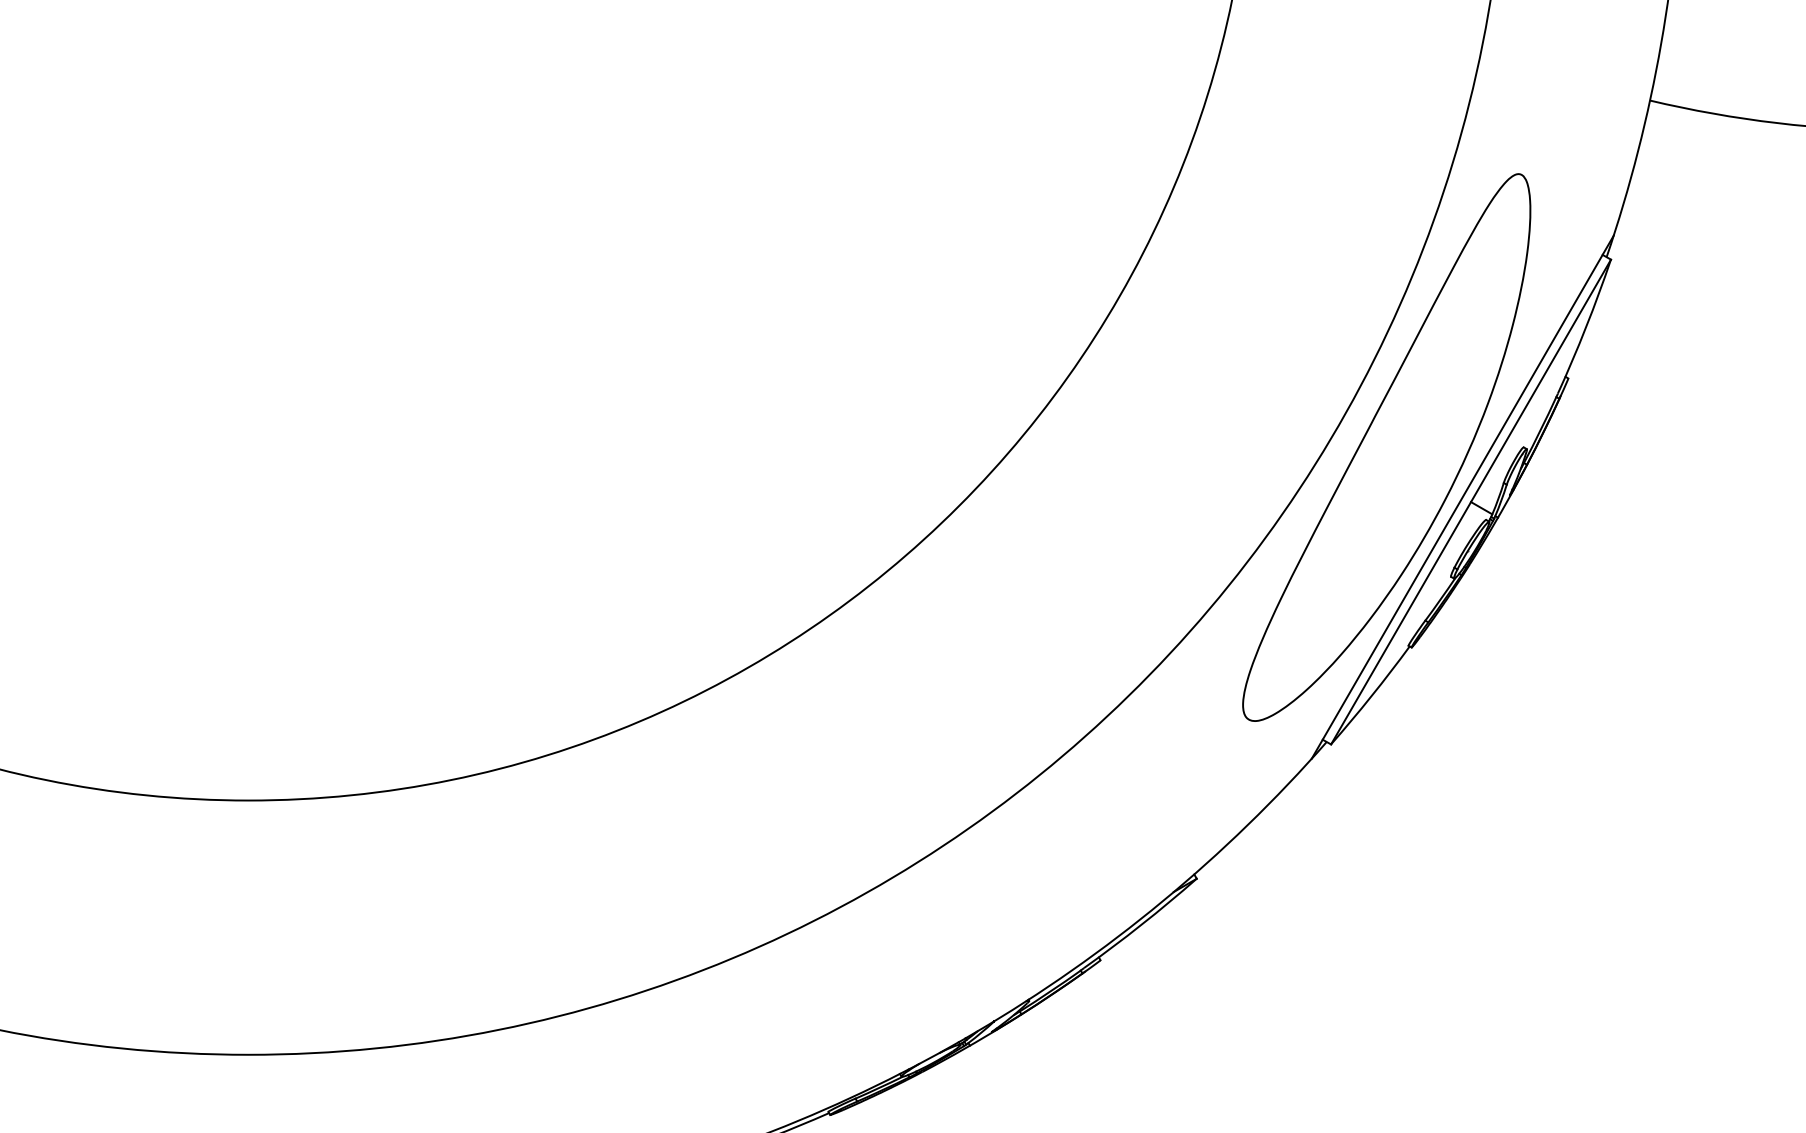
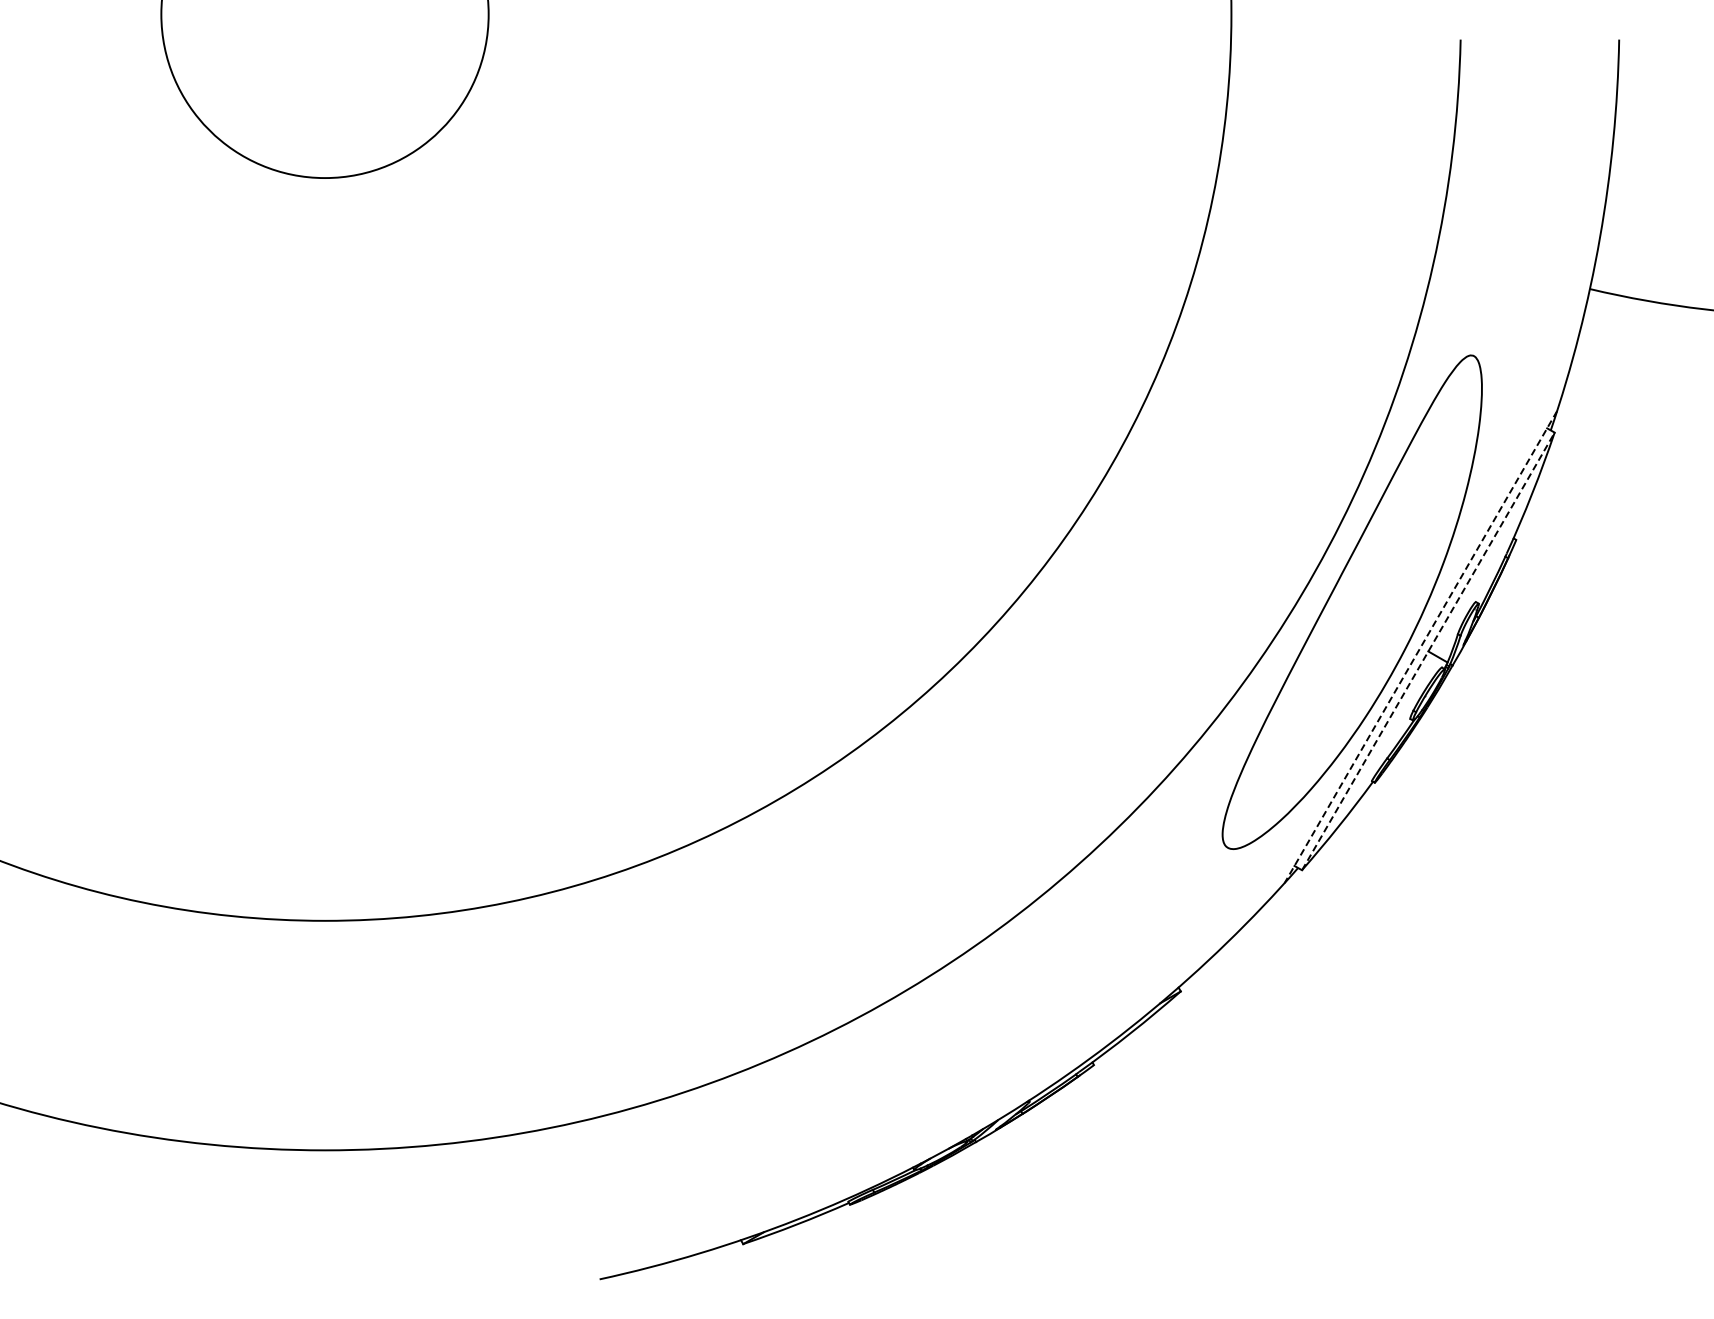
line: (1462, 497) -> (1420, 647), solid -> dashed
line: (1471, 502) -> (1428, 651), solid -> dashed

